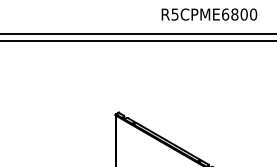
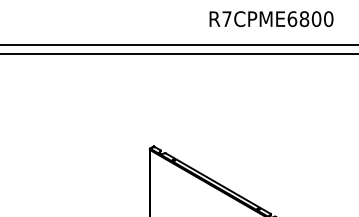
text: (174, 14) -> (226, 19), R5CPME6800 -> R7CPME6800

